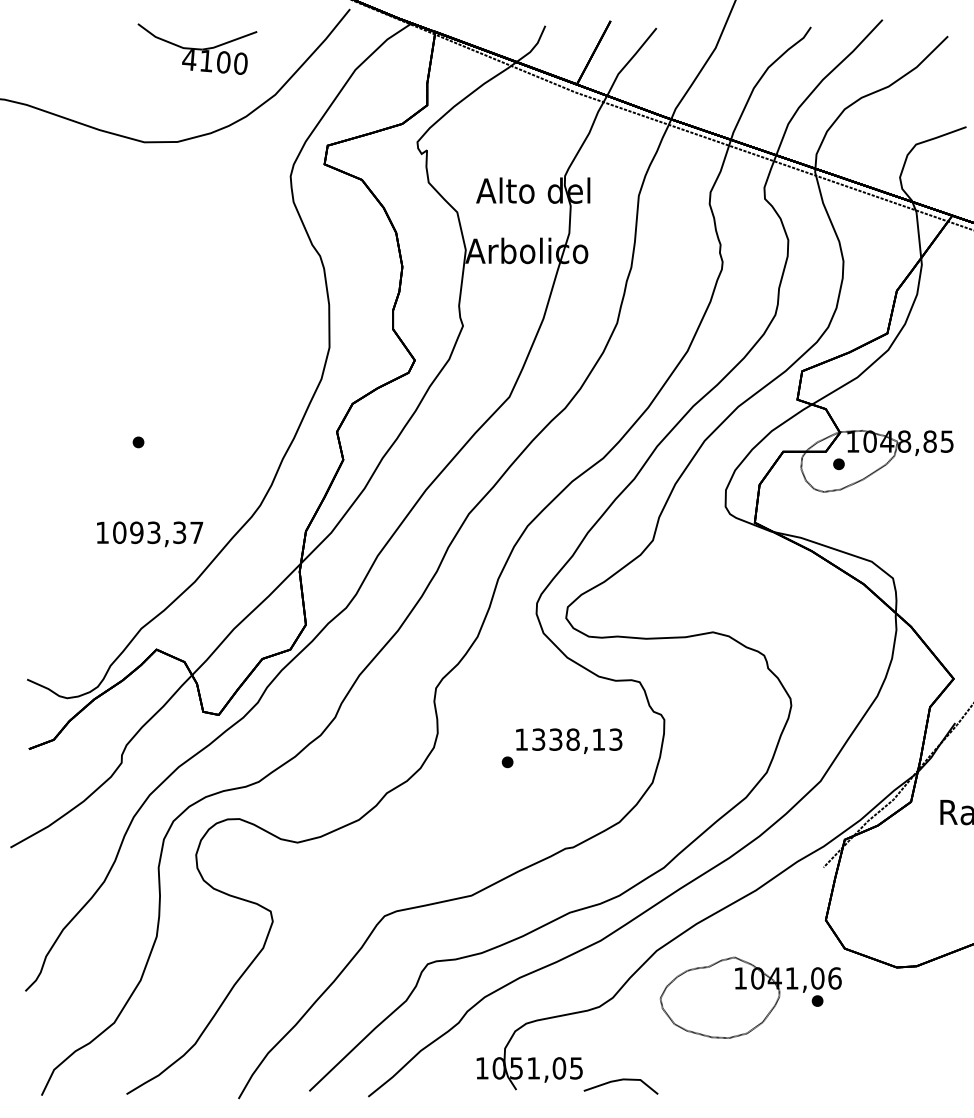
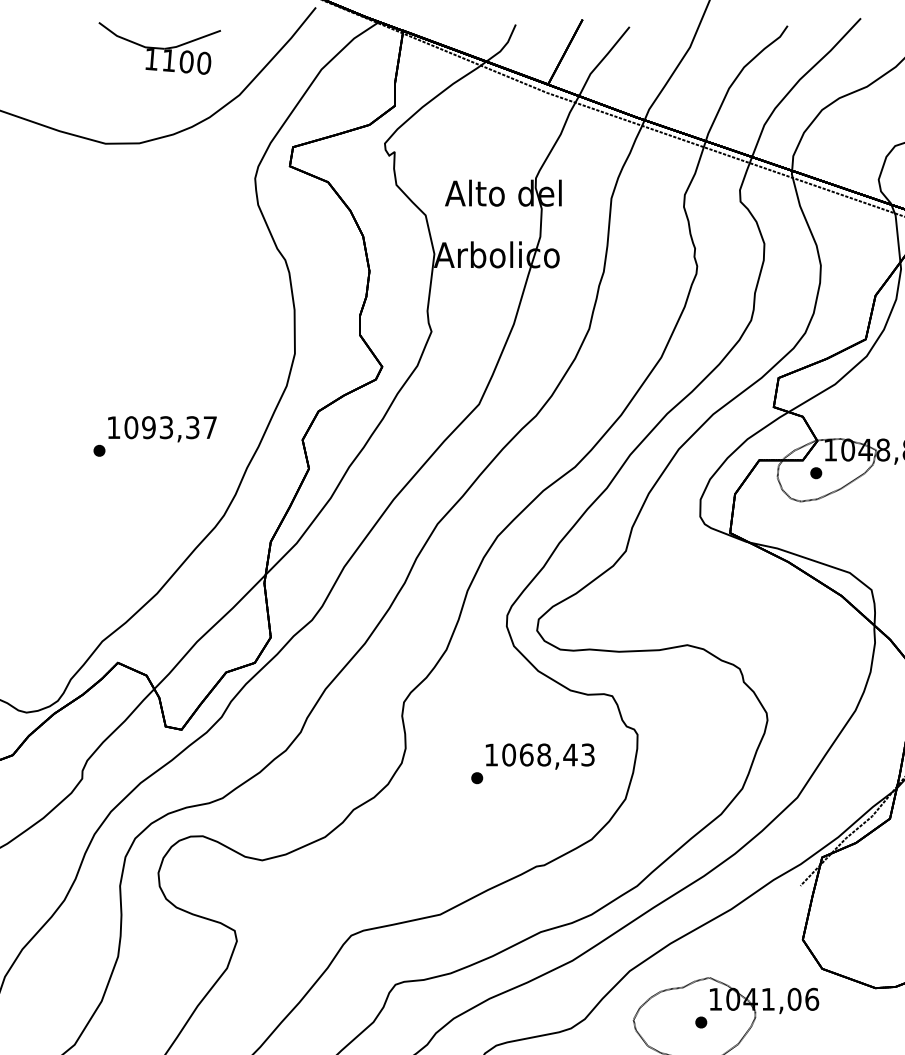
text: (189, 59) -> (151, 58), 4100 -> 1100
text: (150, 534) -> (162, 429), moved
text: (568, 739) -> (539, 754), 1338,13 -> 1068,43
part: (817, 1000) -> (701, 1021), moved

